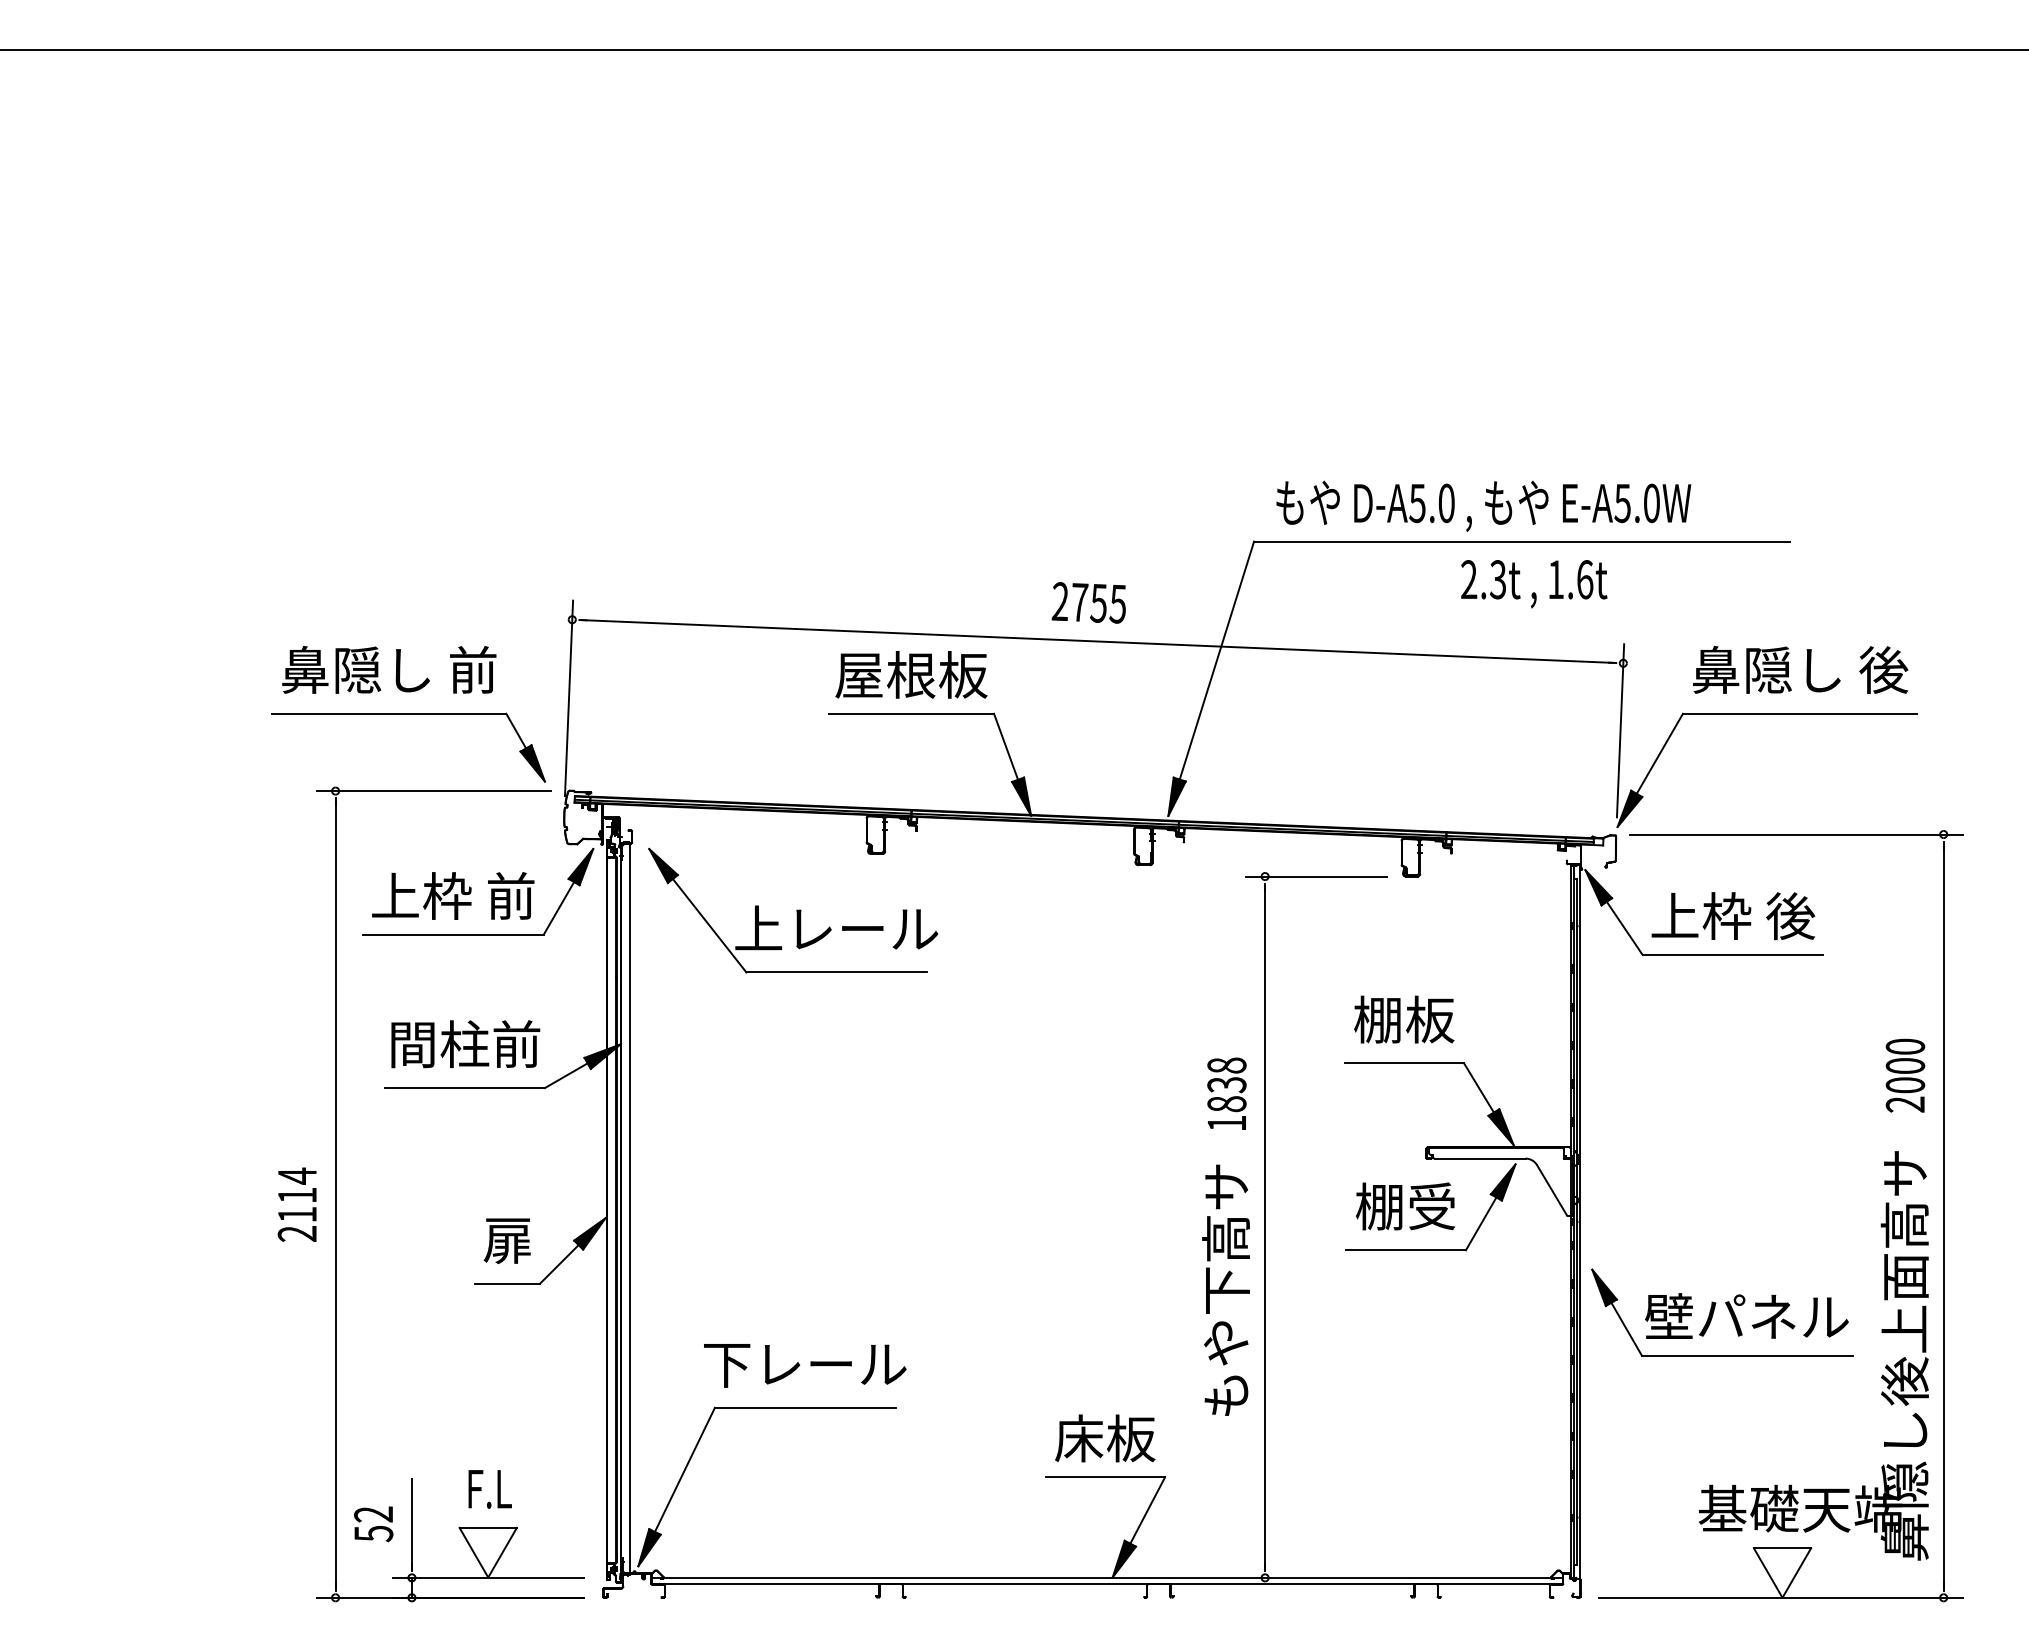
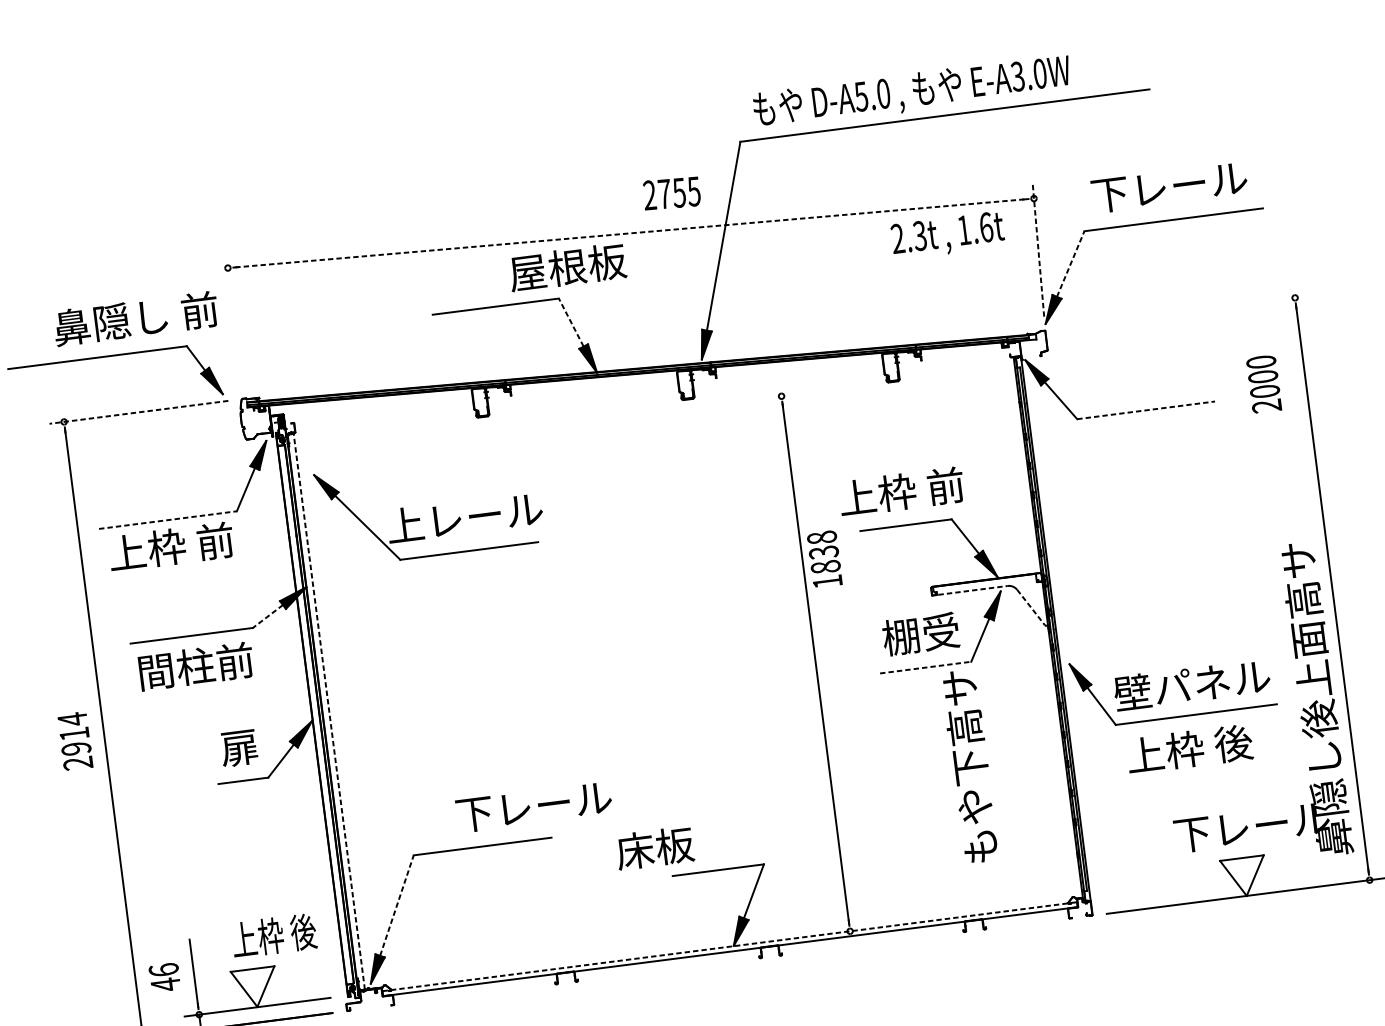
text: (1622, 502) -> (1017, 76), E-A5.0W -> E-A3.0W
text: (1534, 584) -> (948, 236), moved
text: (1088, 602) -> (671, 193), moved
line: (1098, 641) -> (631, 233), solid -> dashed
text: (389, 669) -> (136, 318), moved
text: (1800, 669) -> (1169, 186), 鼻隠し 後 -> 下レール
text: (911, 674) -> (567, 267), moved
line: (568, 698) -> (232, 328), removed
line: (1620, 730) -> (1038, 250), solid -> dashed
line: (1005, 746) -> (570, 322), solid -> dashed
line: (1660, 753) -> (1071, 263), solid -> dashed
line: (433, 791) -> (138, 412), solid -> dashed
line: (1795, 834) -> (1182, 312), removed
line: (1316, 876) -> (820, 391), removed
text: (453, 895) -> (171, 546), moved
part: (793, 910) -> (430, 507), moved
text: (1733, 916) -> (1189, 749), moved
line: (453, 934) -> (168, 519), solid -> dashed
line: (1733, 954) -> (1146, 409), solid -> dashed
text: (1404, 1019) -> (901, 491), 棚板 -> 上枠 前
text: (465, 1044) -> (196, 666), moved
line: (566, 1075) -> (268, 616), solid -> dashed
text: (1905, 1075) -> (1264, 384), moved
text: (1226, 1093) -> (824, 559), moved
line: (1480, 1158) -> (973, 590), solid -> dashed
line: (1552, 1190) -> (1031, 607), solid -> dashed
line: (629, 1208) -> (329, 711), solid -> dashed
text: (297, 1214) -> (76, 748), 2114 -> 2914
line: (1406, 1250) -> (925, 667), solid -> dashed
text: (1225, 1289) -> (969, 766), moved
text: (805, 1365) -> (534, 807), moved
text: (1105, 1438) -> (655, 848), moved
line: (684, 1469) -> (396, 905), solid -> dashed
text: (521, 1488) -> (274, 935), F.L -> 上枠 後
text: (1800, 1508) -> (1251, 826), 基礎天端 -> 下レール
text: (373, 1524) -> (164, 977), 52 -> 46
line: (1107, 1577) -> (729, 946), solid -> dashed

